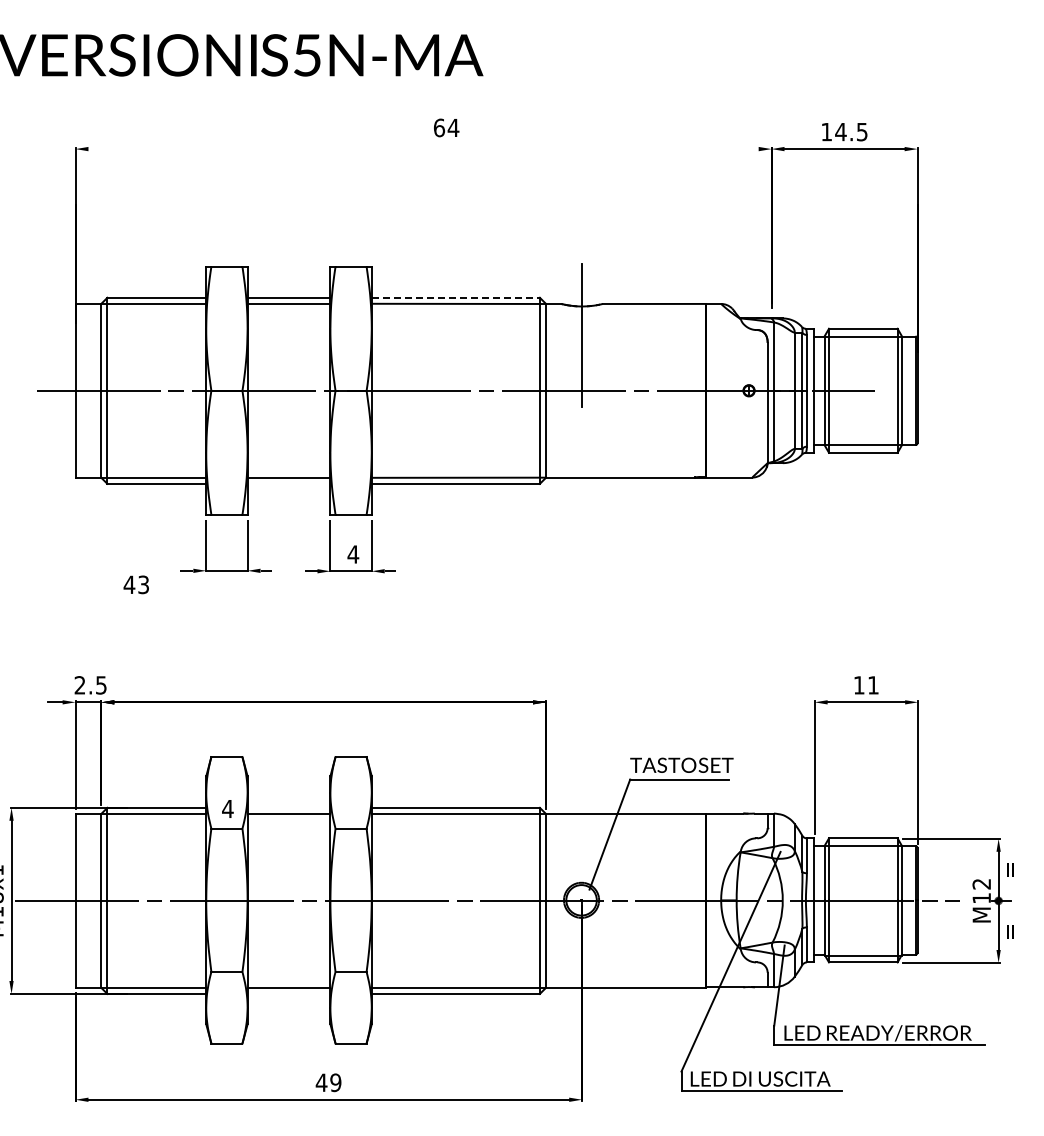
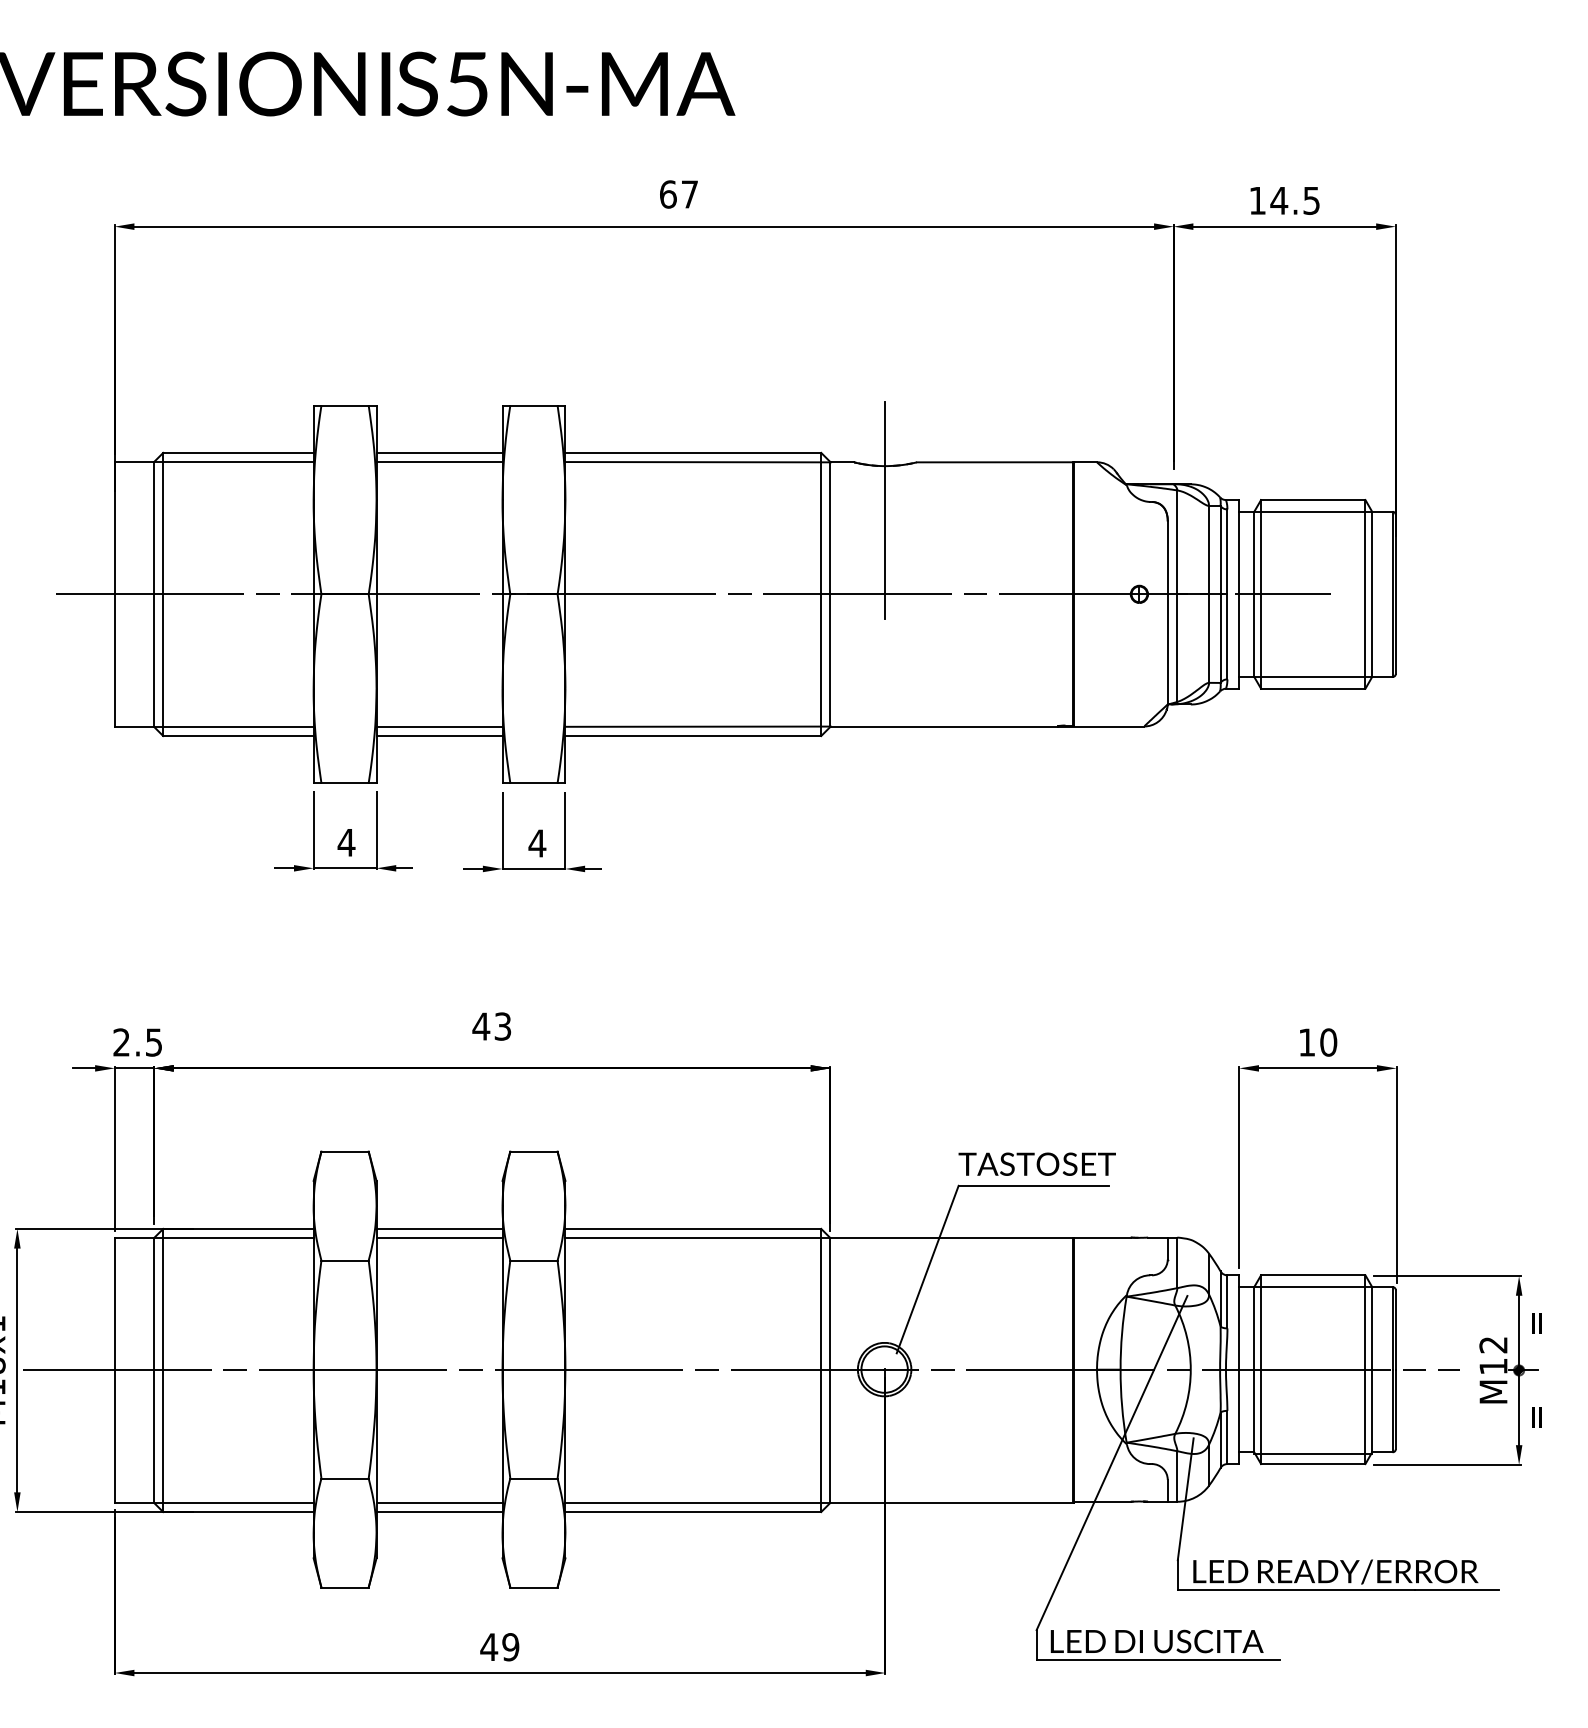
text: (453, 127) -> (689, 193), 64 -> 67
line: (423, 149) -> (644, 227), added
line: (456, 297) -> (694, 452), dashed -> solid
line: (288, 483) -> (438, 735), added
text: (135, 584) -> (490, 1026), moved
text: (873, 685) -> (1328, 1042), 11 -> 10
line: (288, 807) -> (438, 1228), added
text: (227, 808) -> (345, 841), moved
line: (288, 993) -> (438, 1511), added

